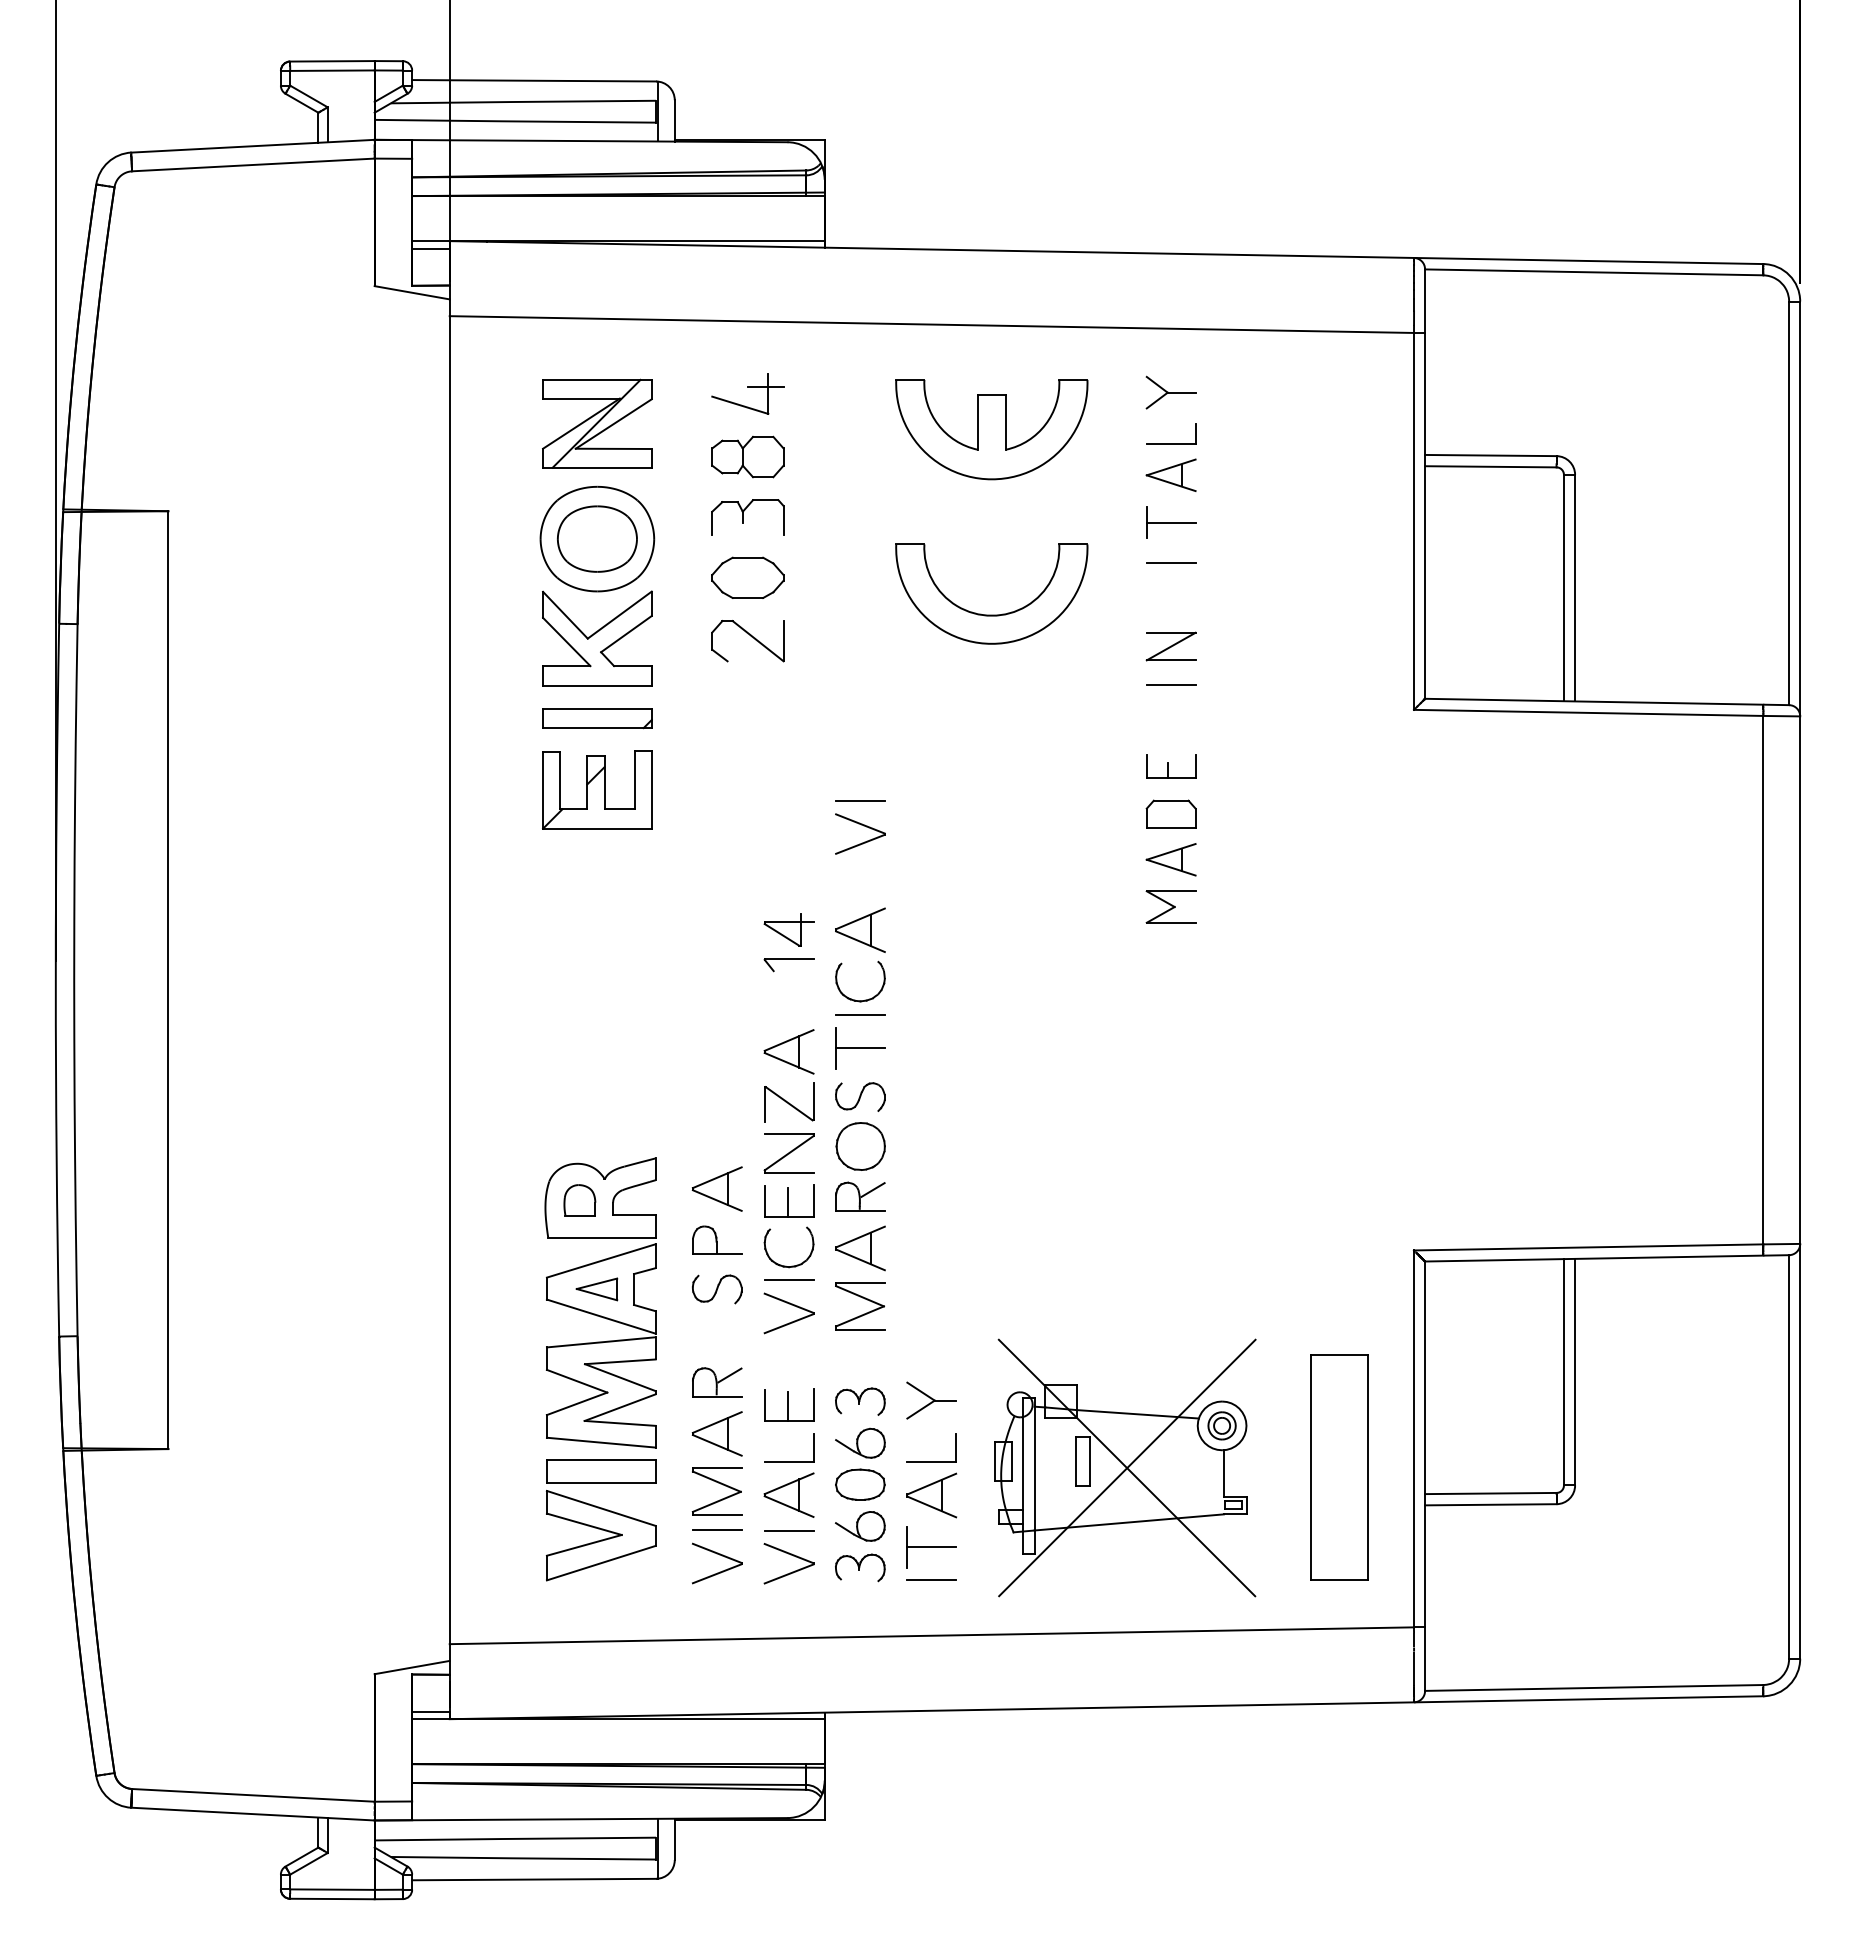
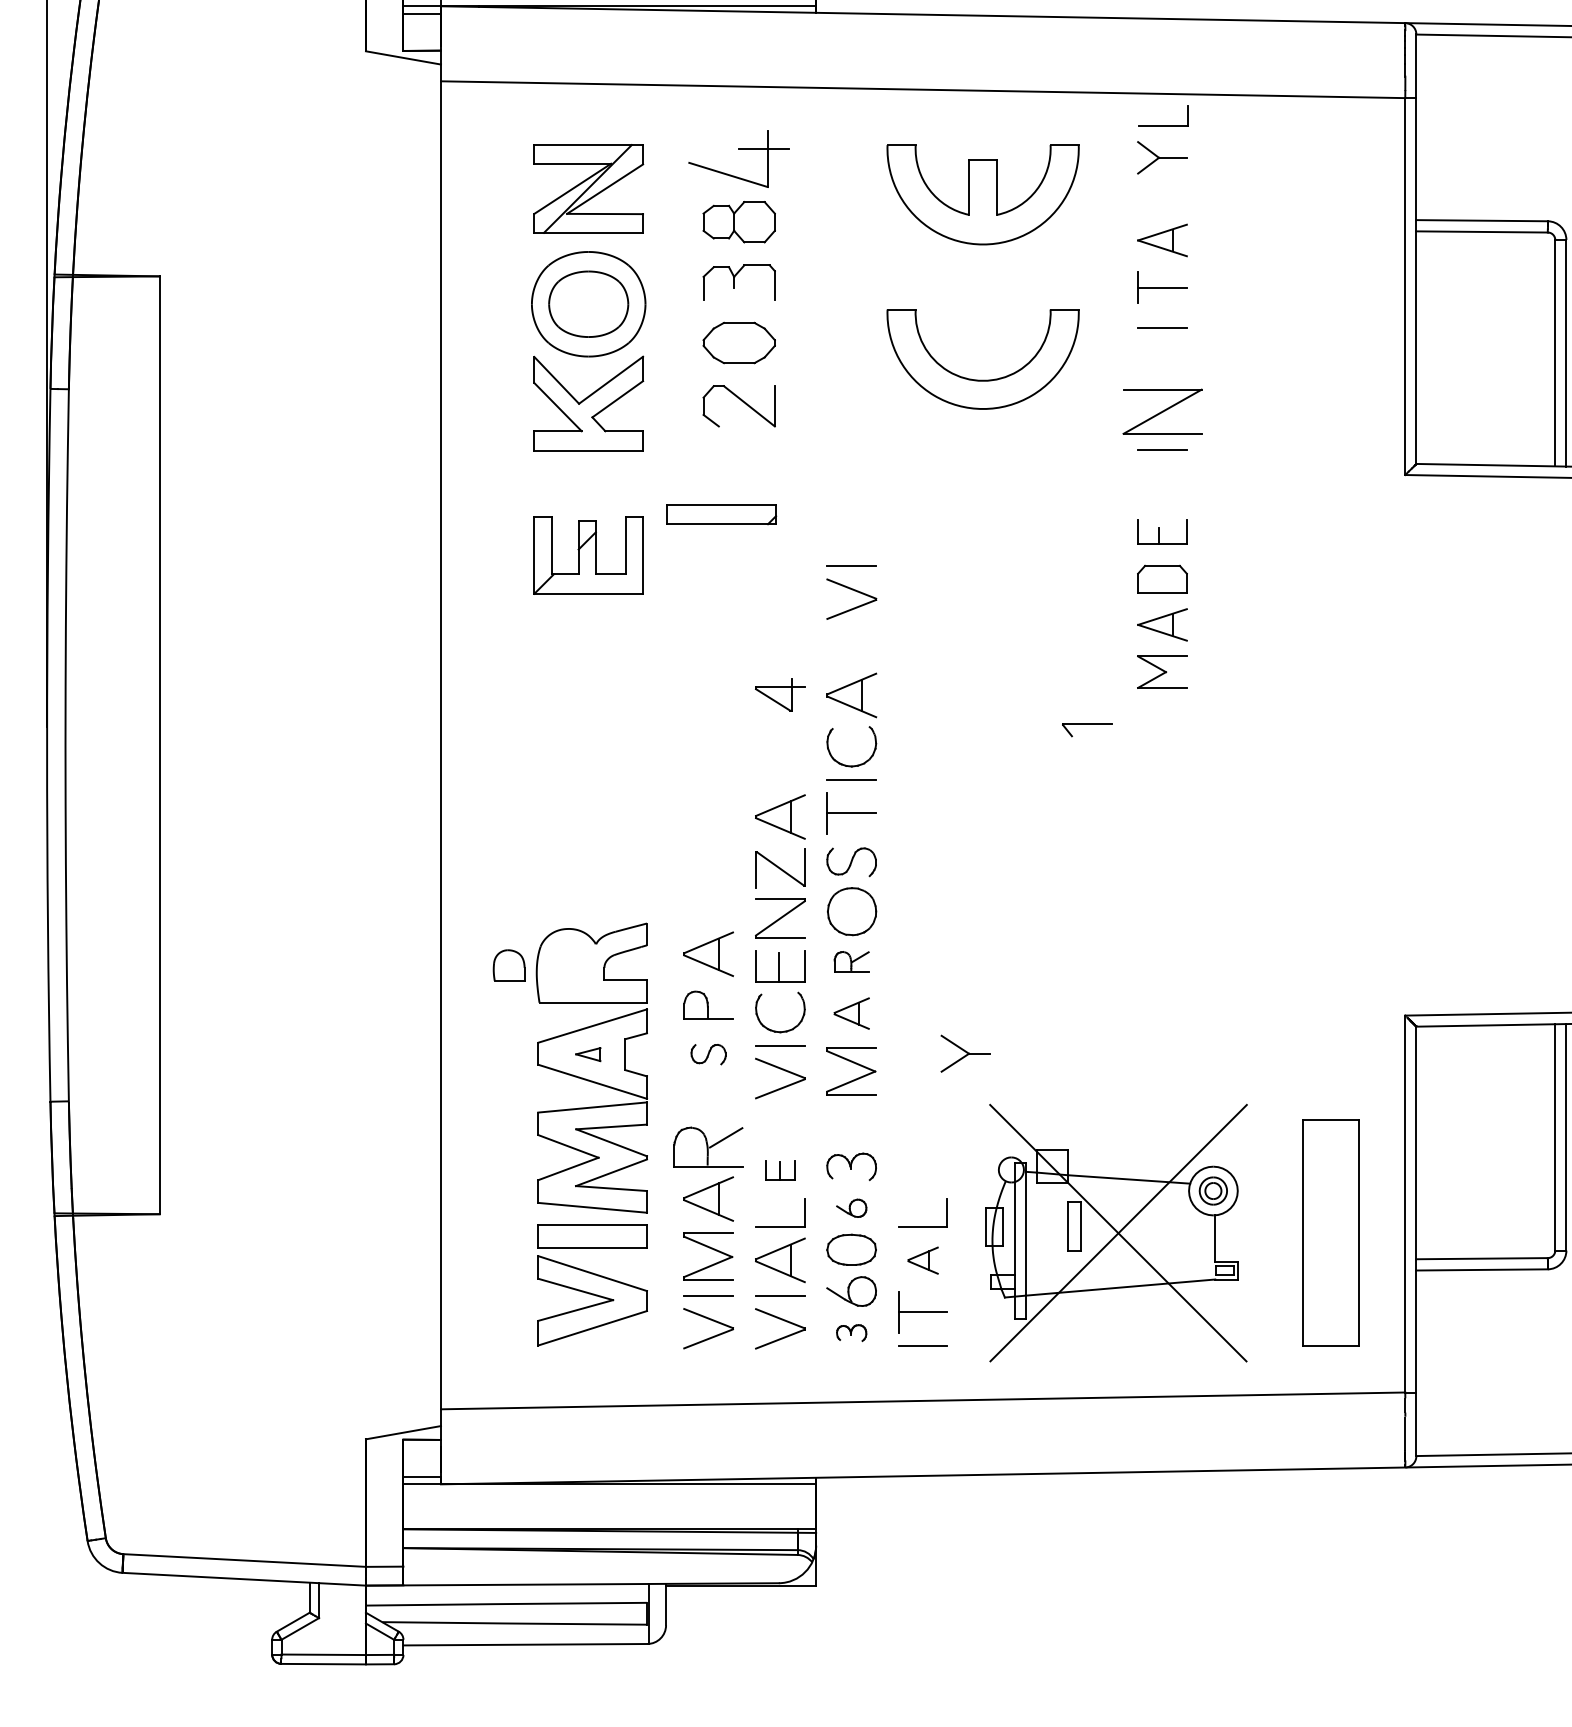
part: (747, 393) -> (738, 158), size x1.4
part: (1171, 443) -> (1163, 125), moved
part: (1170, 646) -> (1161, 411), size x1.6
part: (597, 718) -> (721, 514), moved
part: (788, 965) -> (1086, 730), moved
part: (860, 1196) -> (851, 961), size x0.7
part: (579, 1200) -> (508, 965), moved
part: (860, 1248) -> (851, 1013), size x0.7
part: (596, 1289) -> (587, 1054), size x0.6
part: (717, 1289) -> (708, 1054), size x0.7
part: (717, 1382) -> (708, 1147), size x1.4
part: (931, 1400) -> (965, 1053), moved
part: (789, 1404) -> (780, 1169), size x0.6
part: (860, 1442) -> (851, 1207), size x0.6
part: (931, 1495) -> (922, 1260), size x0.6
part: (860, 1567) -> (851, 1332), size x0.6

